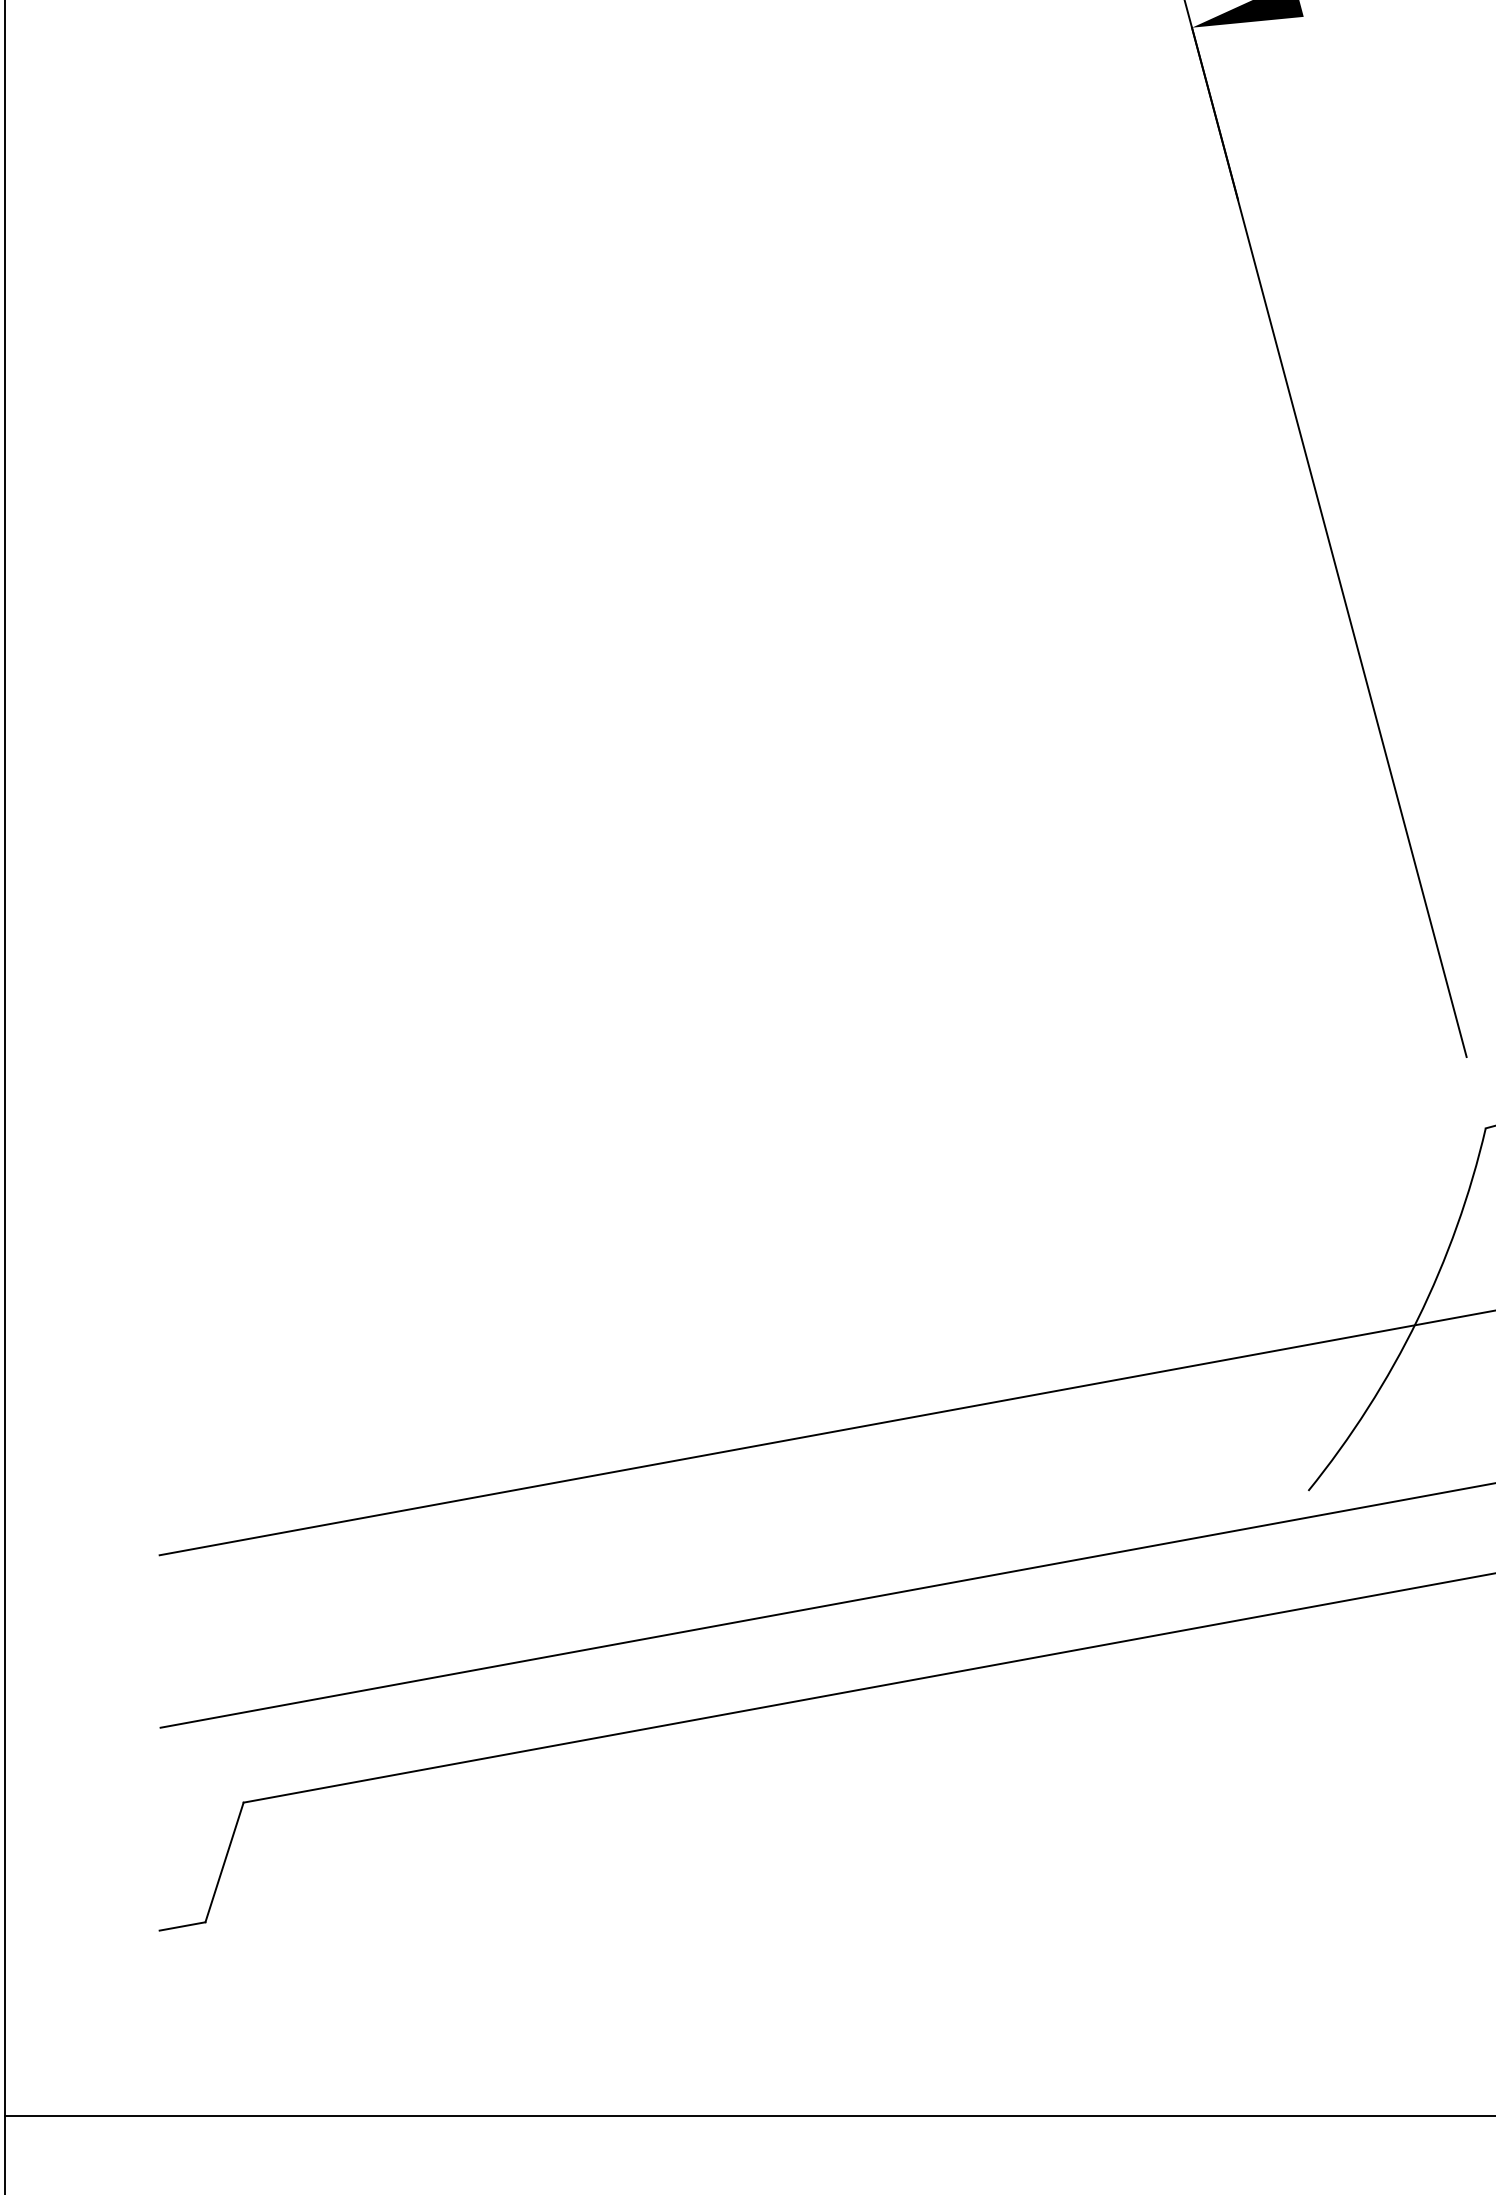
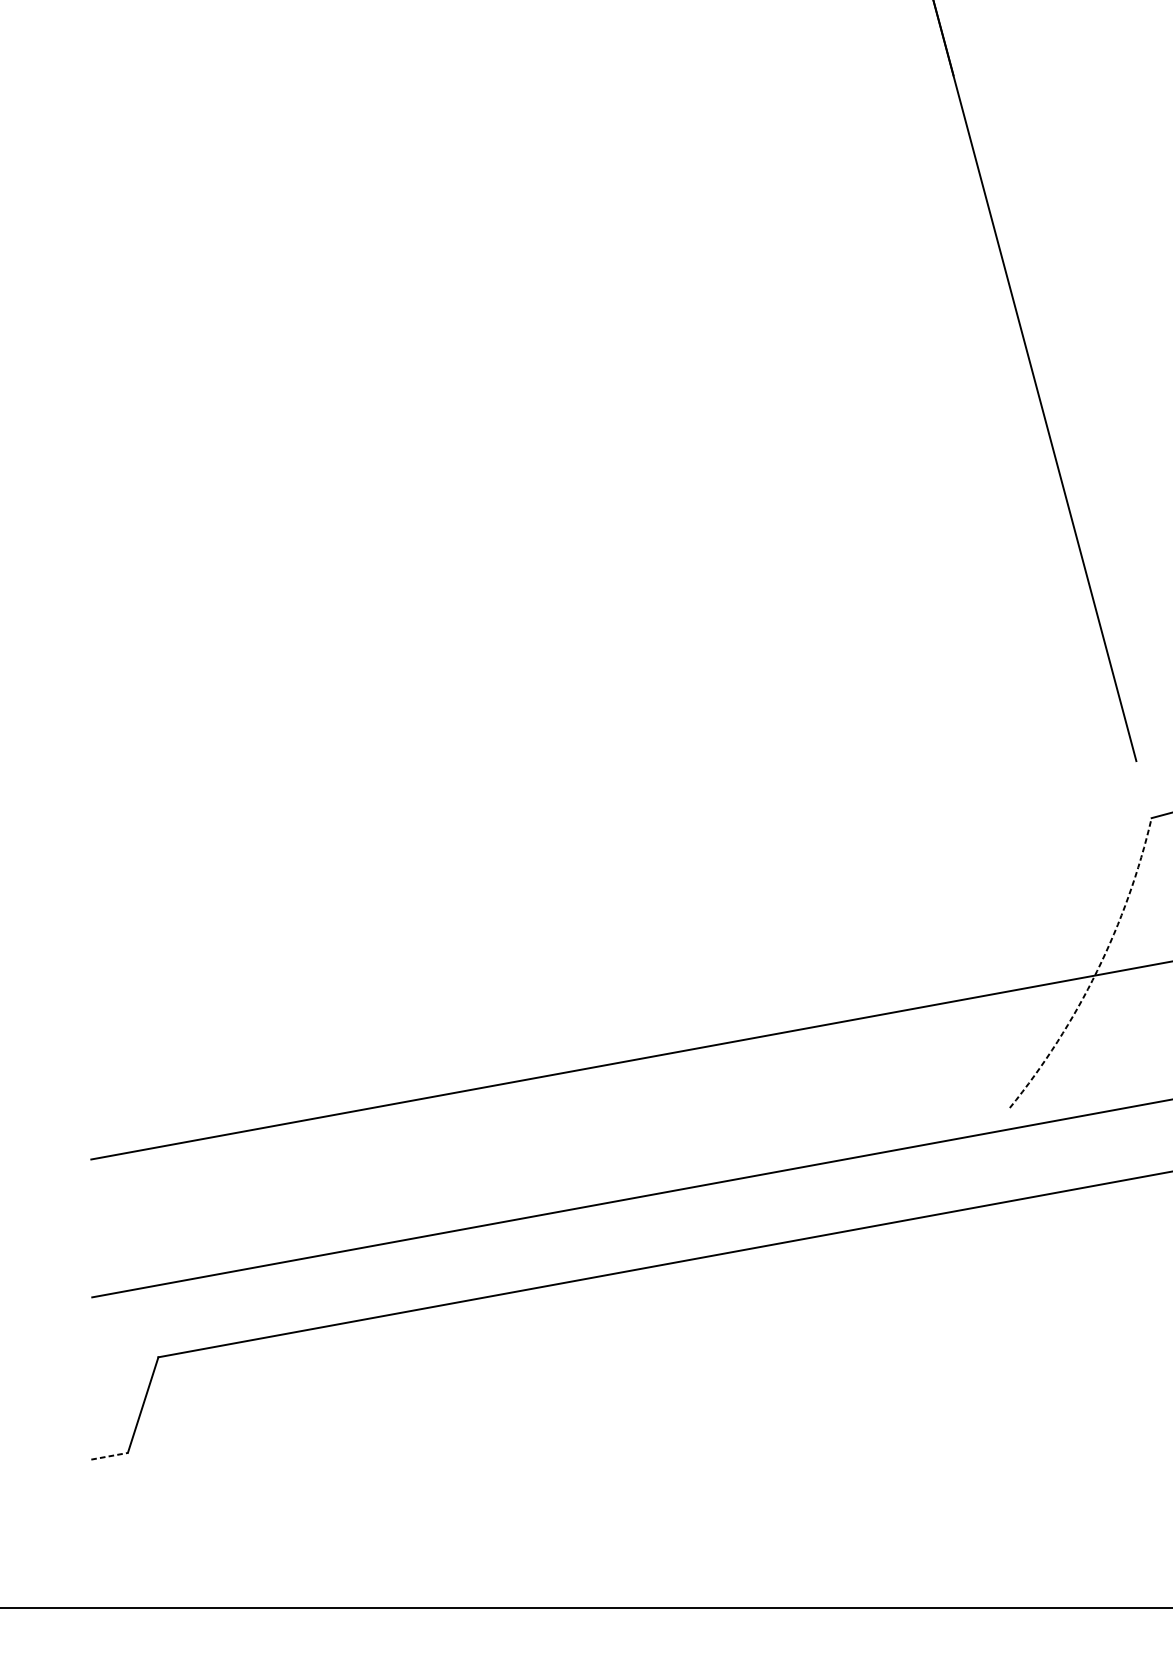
arc: (1417, 1319) -> (1097, 970), solid -> dashed
line: (183, 1926) -> (110, 1456), solid -> dashed

